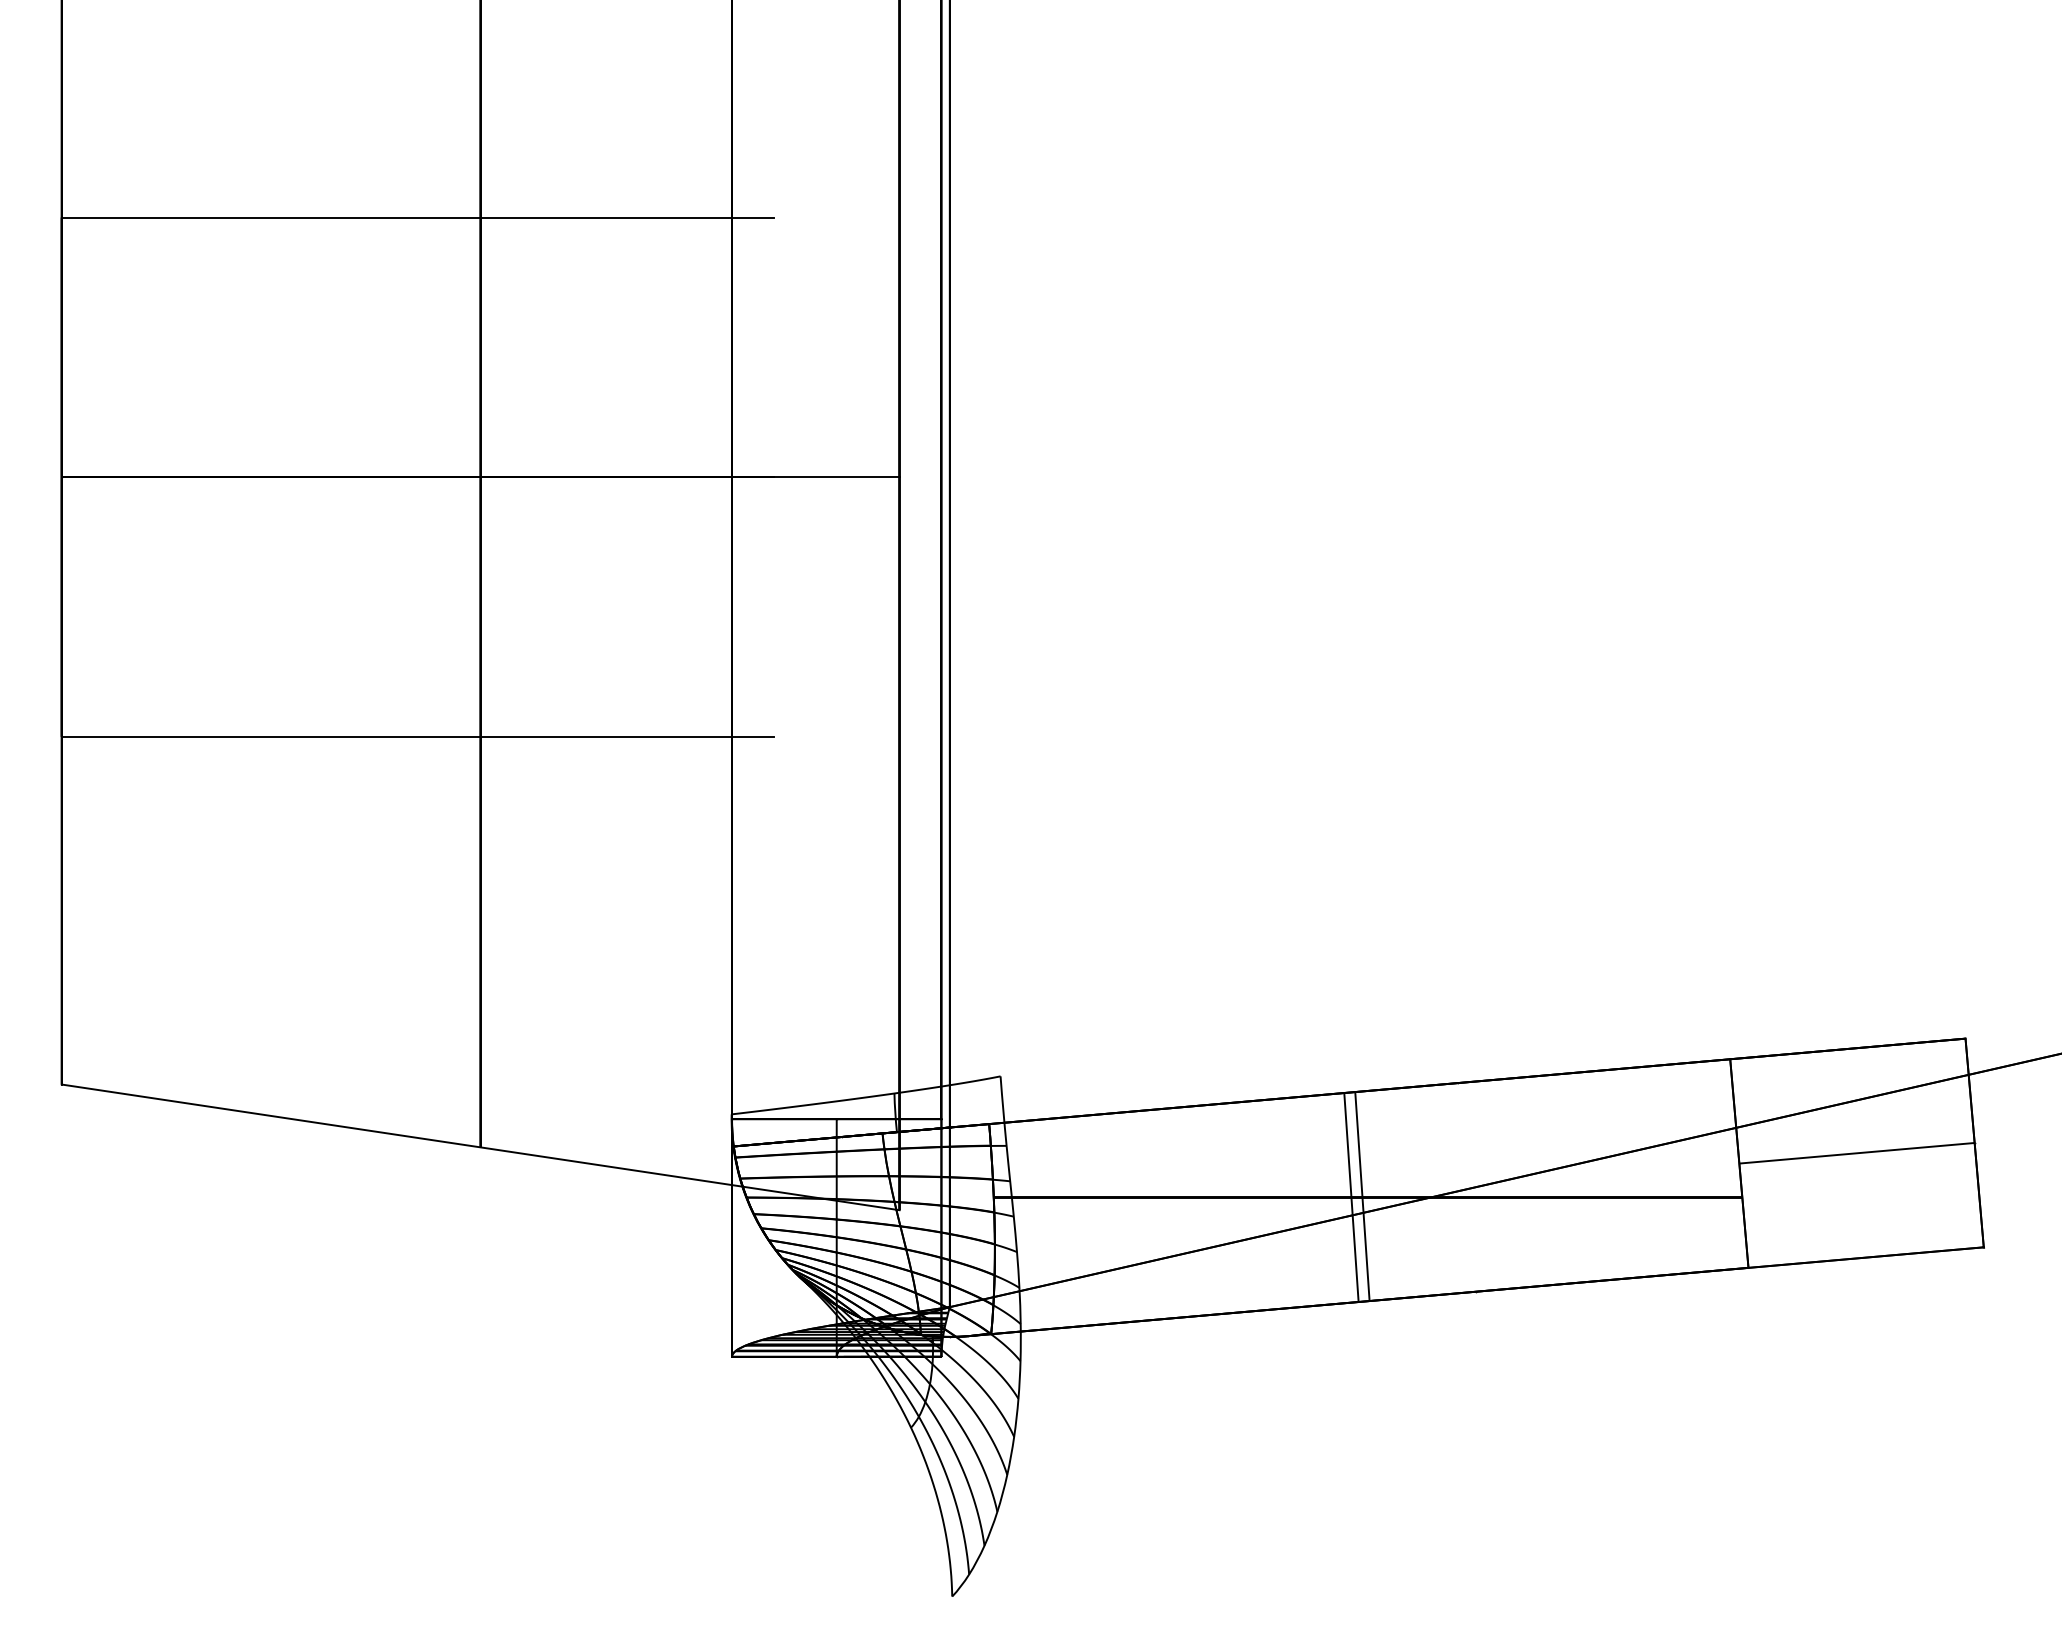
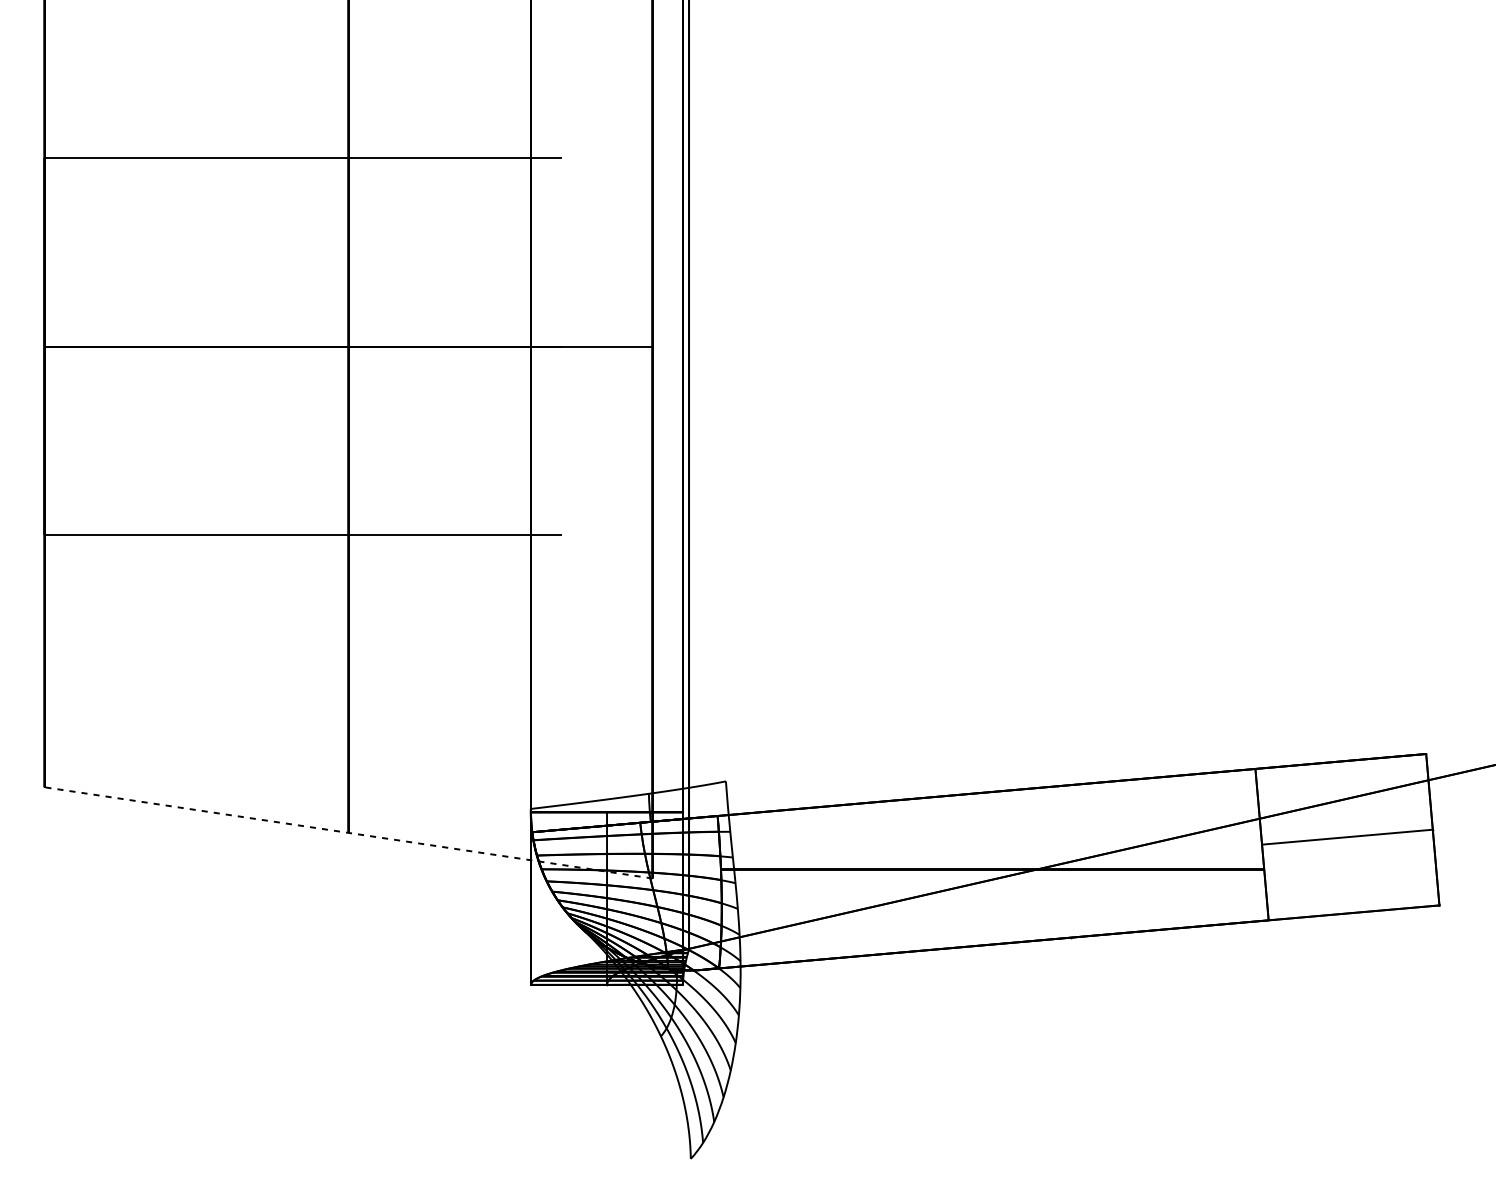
line: (480, 1147) -> (348, 832), solid -> dashed
line: (1362, 1196) -> (988, 868), removed
line: (1351, 1197) -> (980, 869), removed

